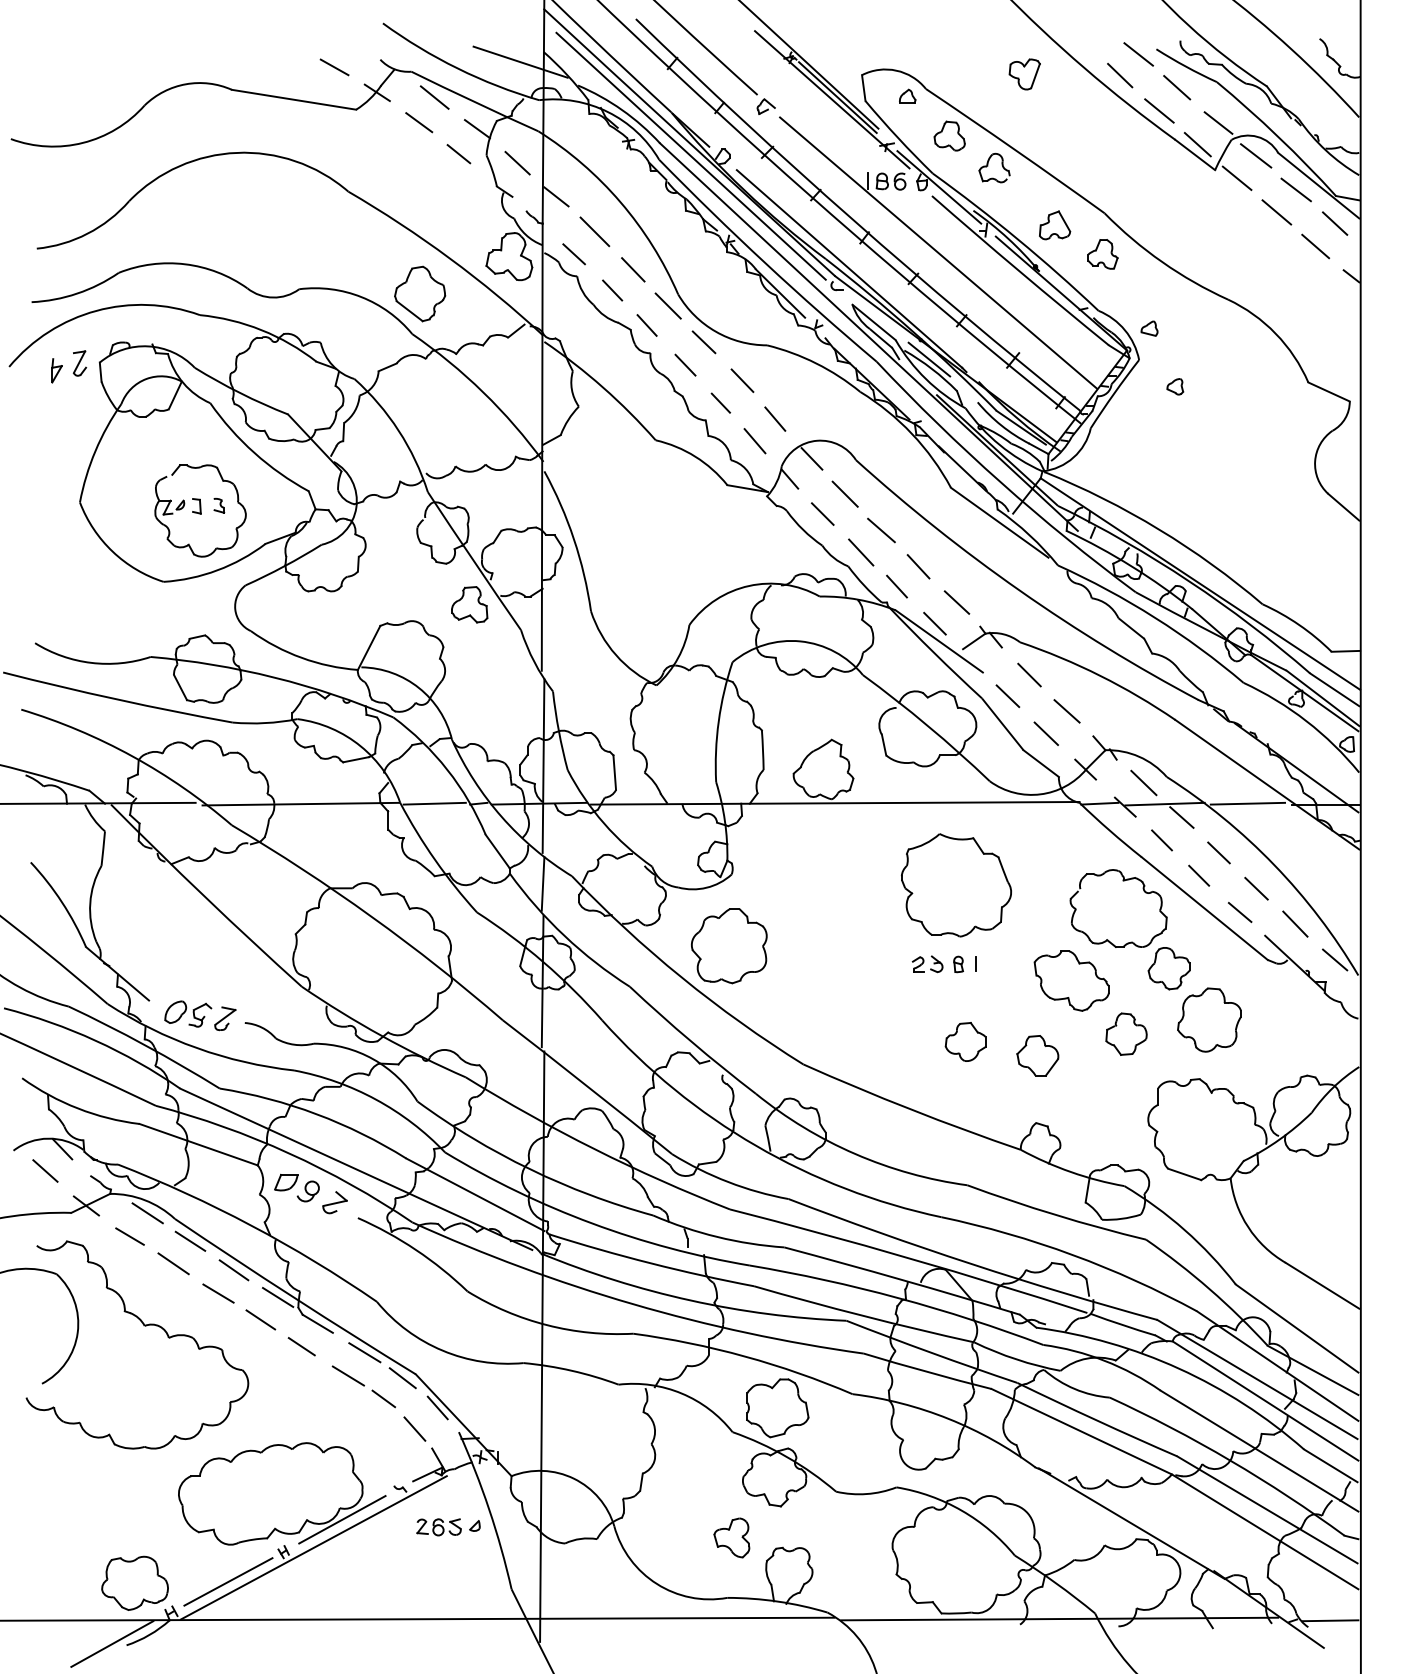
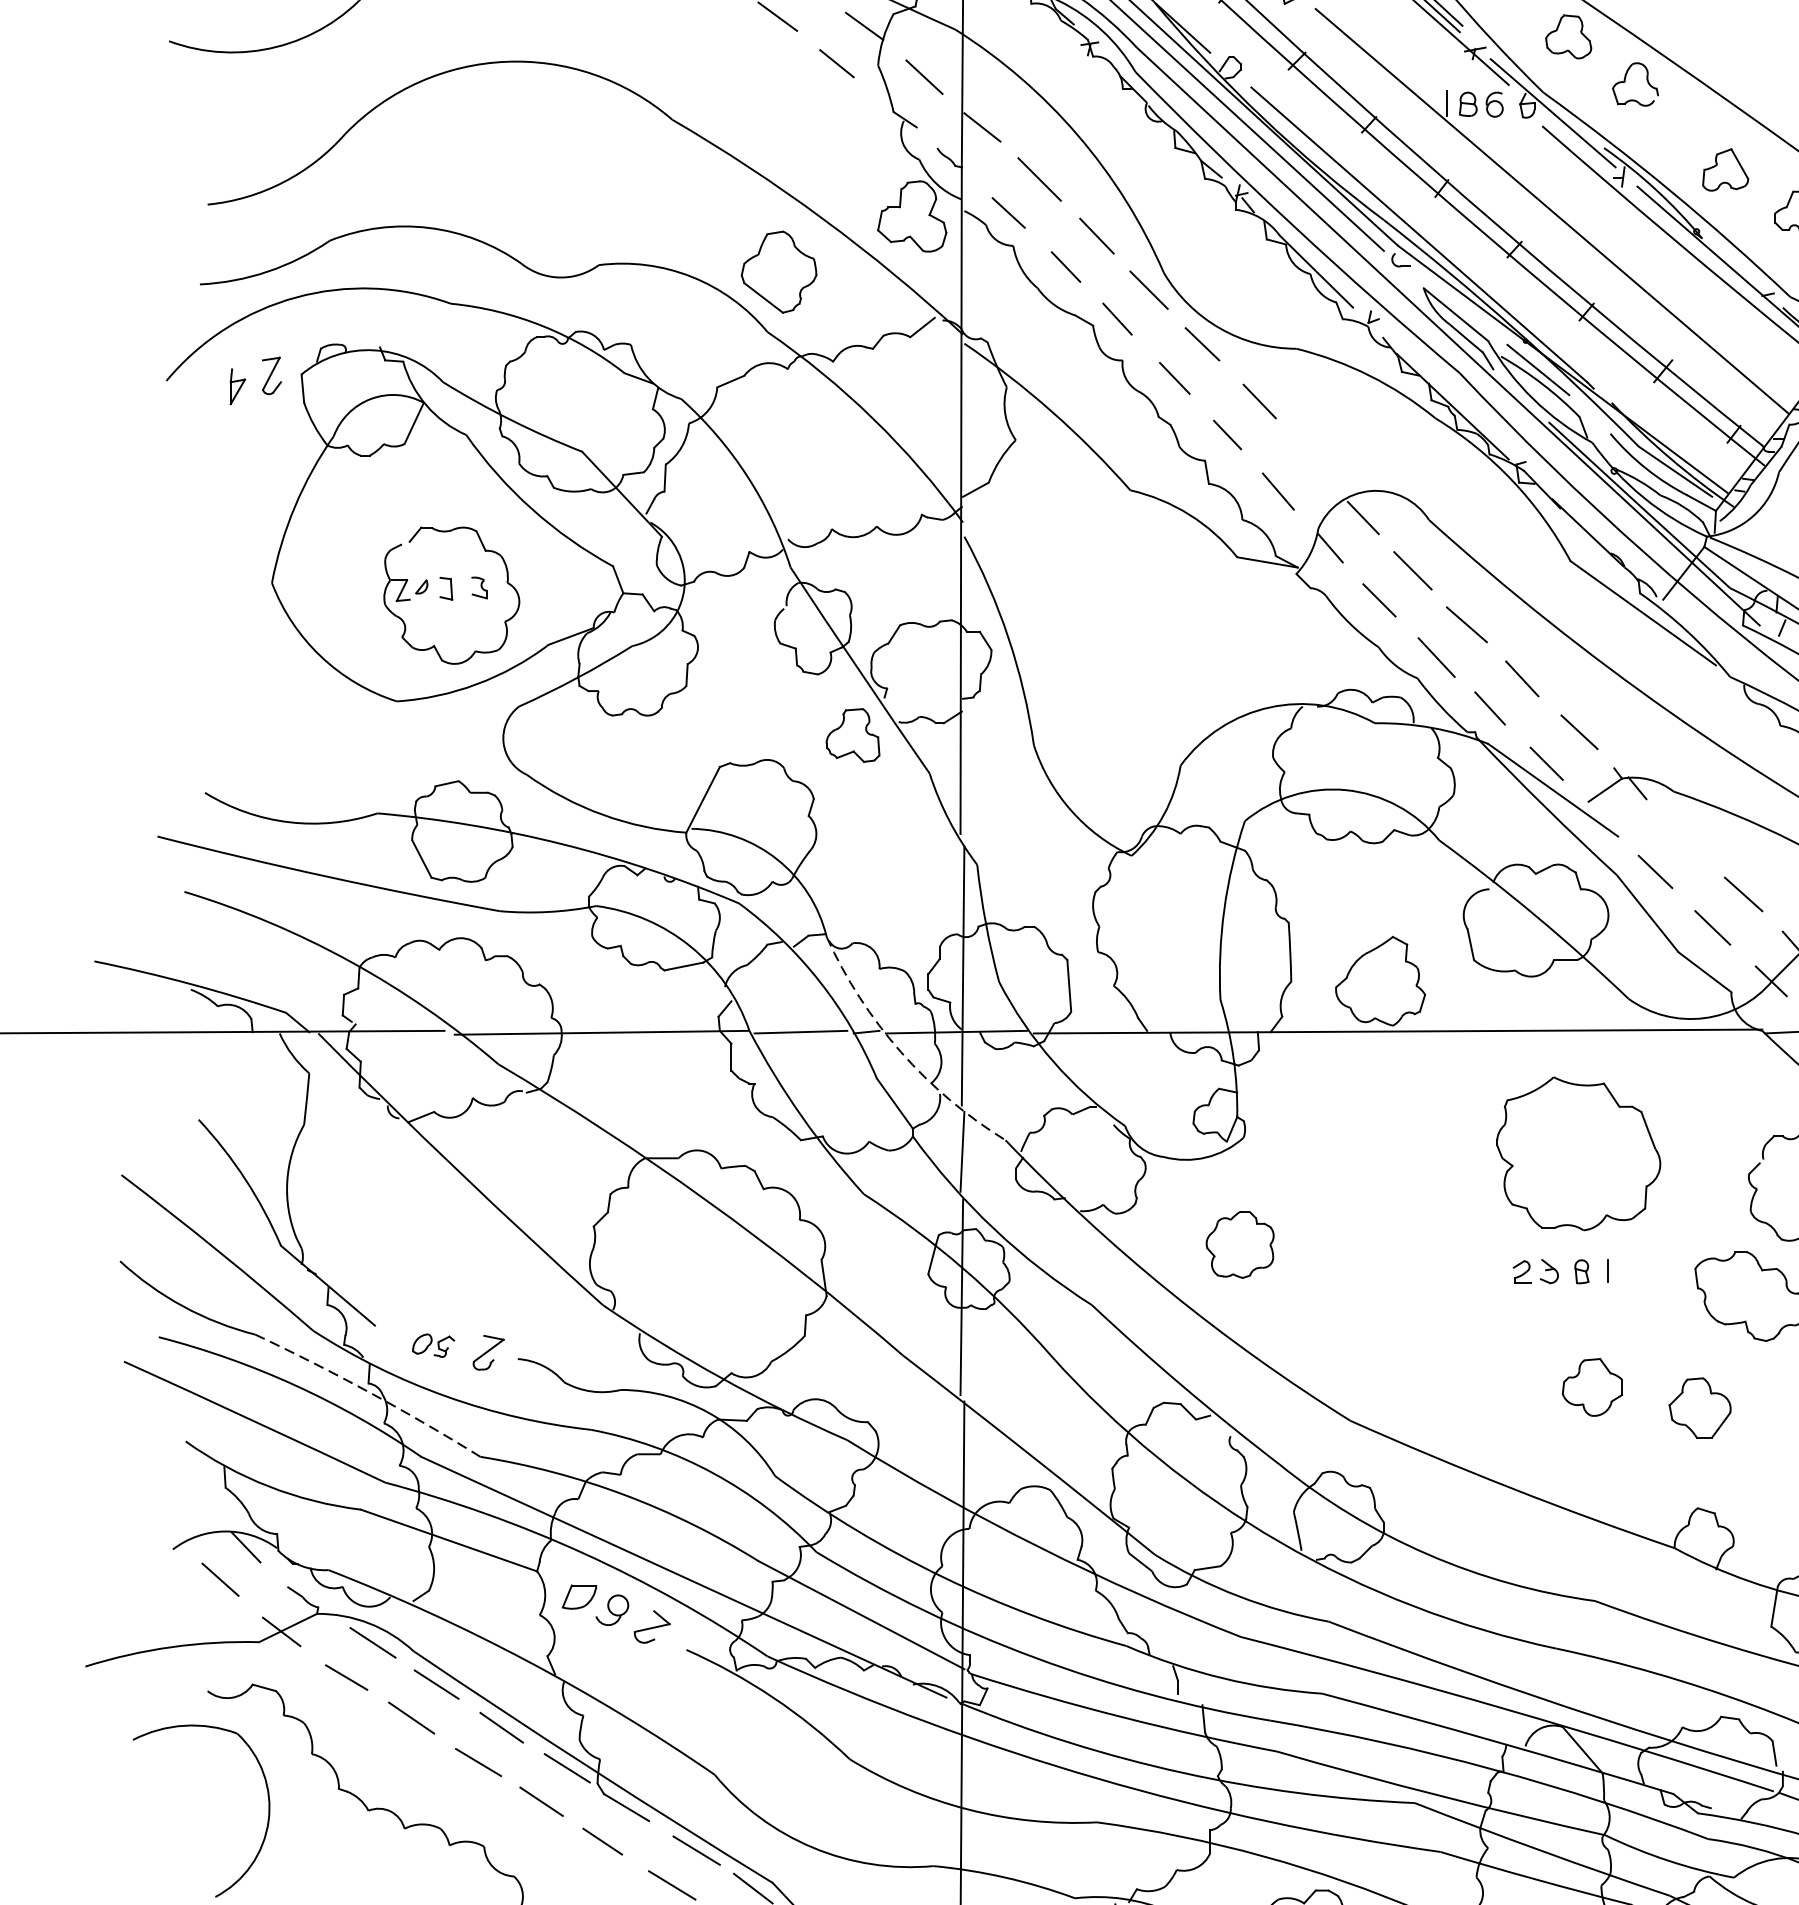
line: (775, 418) -> (1308, 457), removed
line: (1029, 674) -> (1687, 839), removed
arc: (501, 817) -> (900, 1052), solid -> dashed
part: (729, 946) -> (1240, 1245), size x0.6
part: (188, 1013) -> (433, 1344), size x0.6
arc: (145, 1045) -> (369, 1392), solid -> dashed

